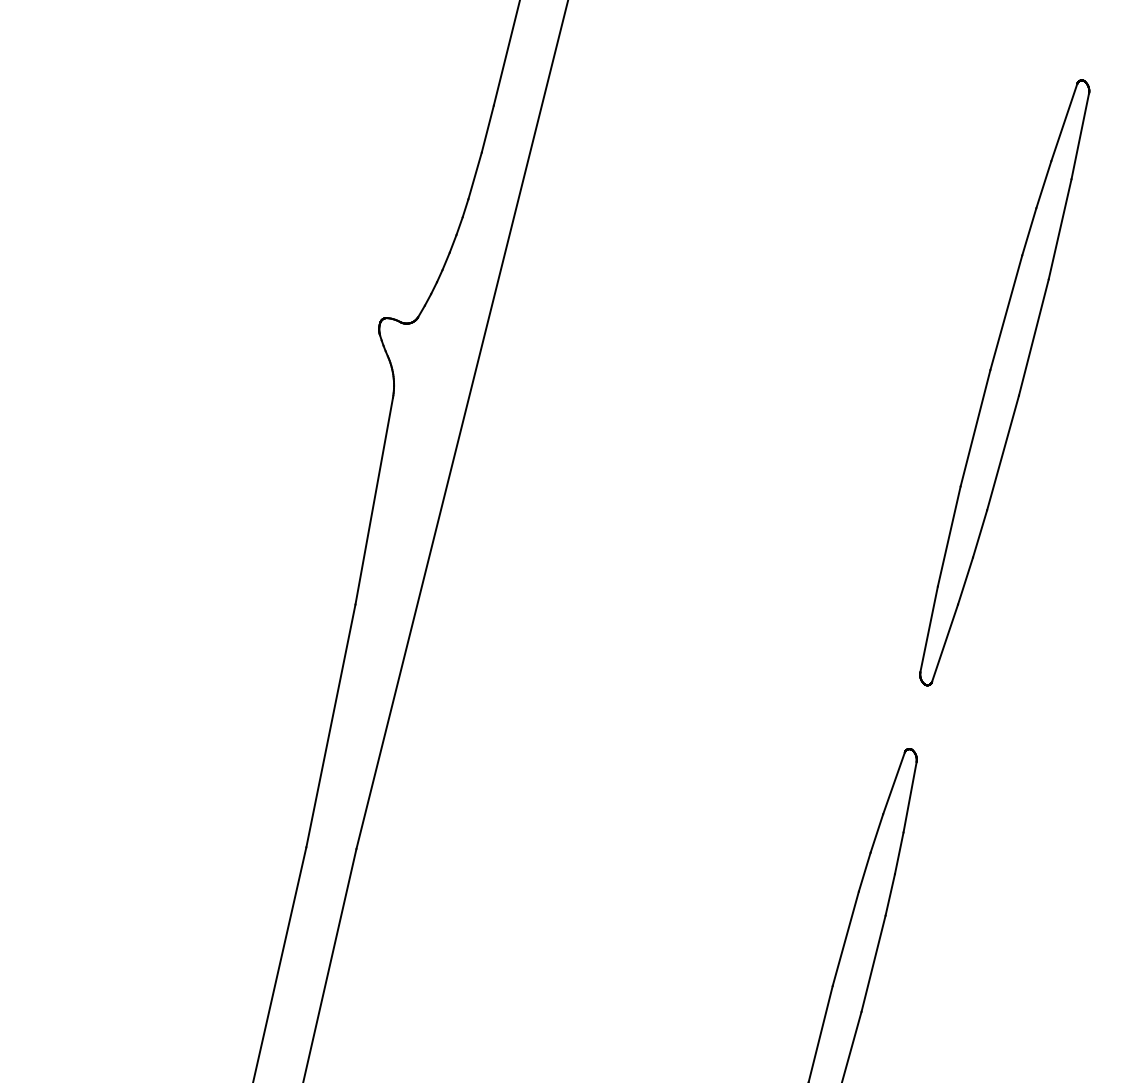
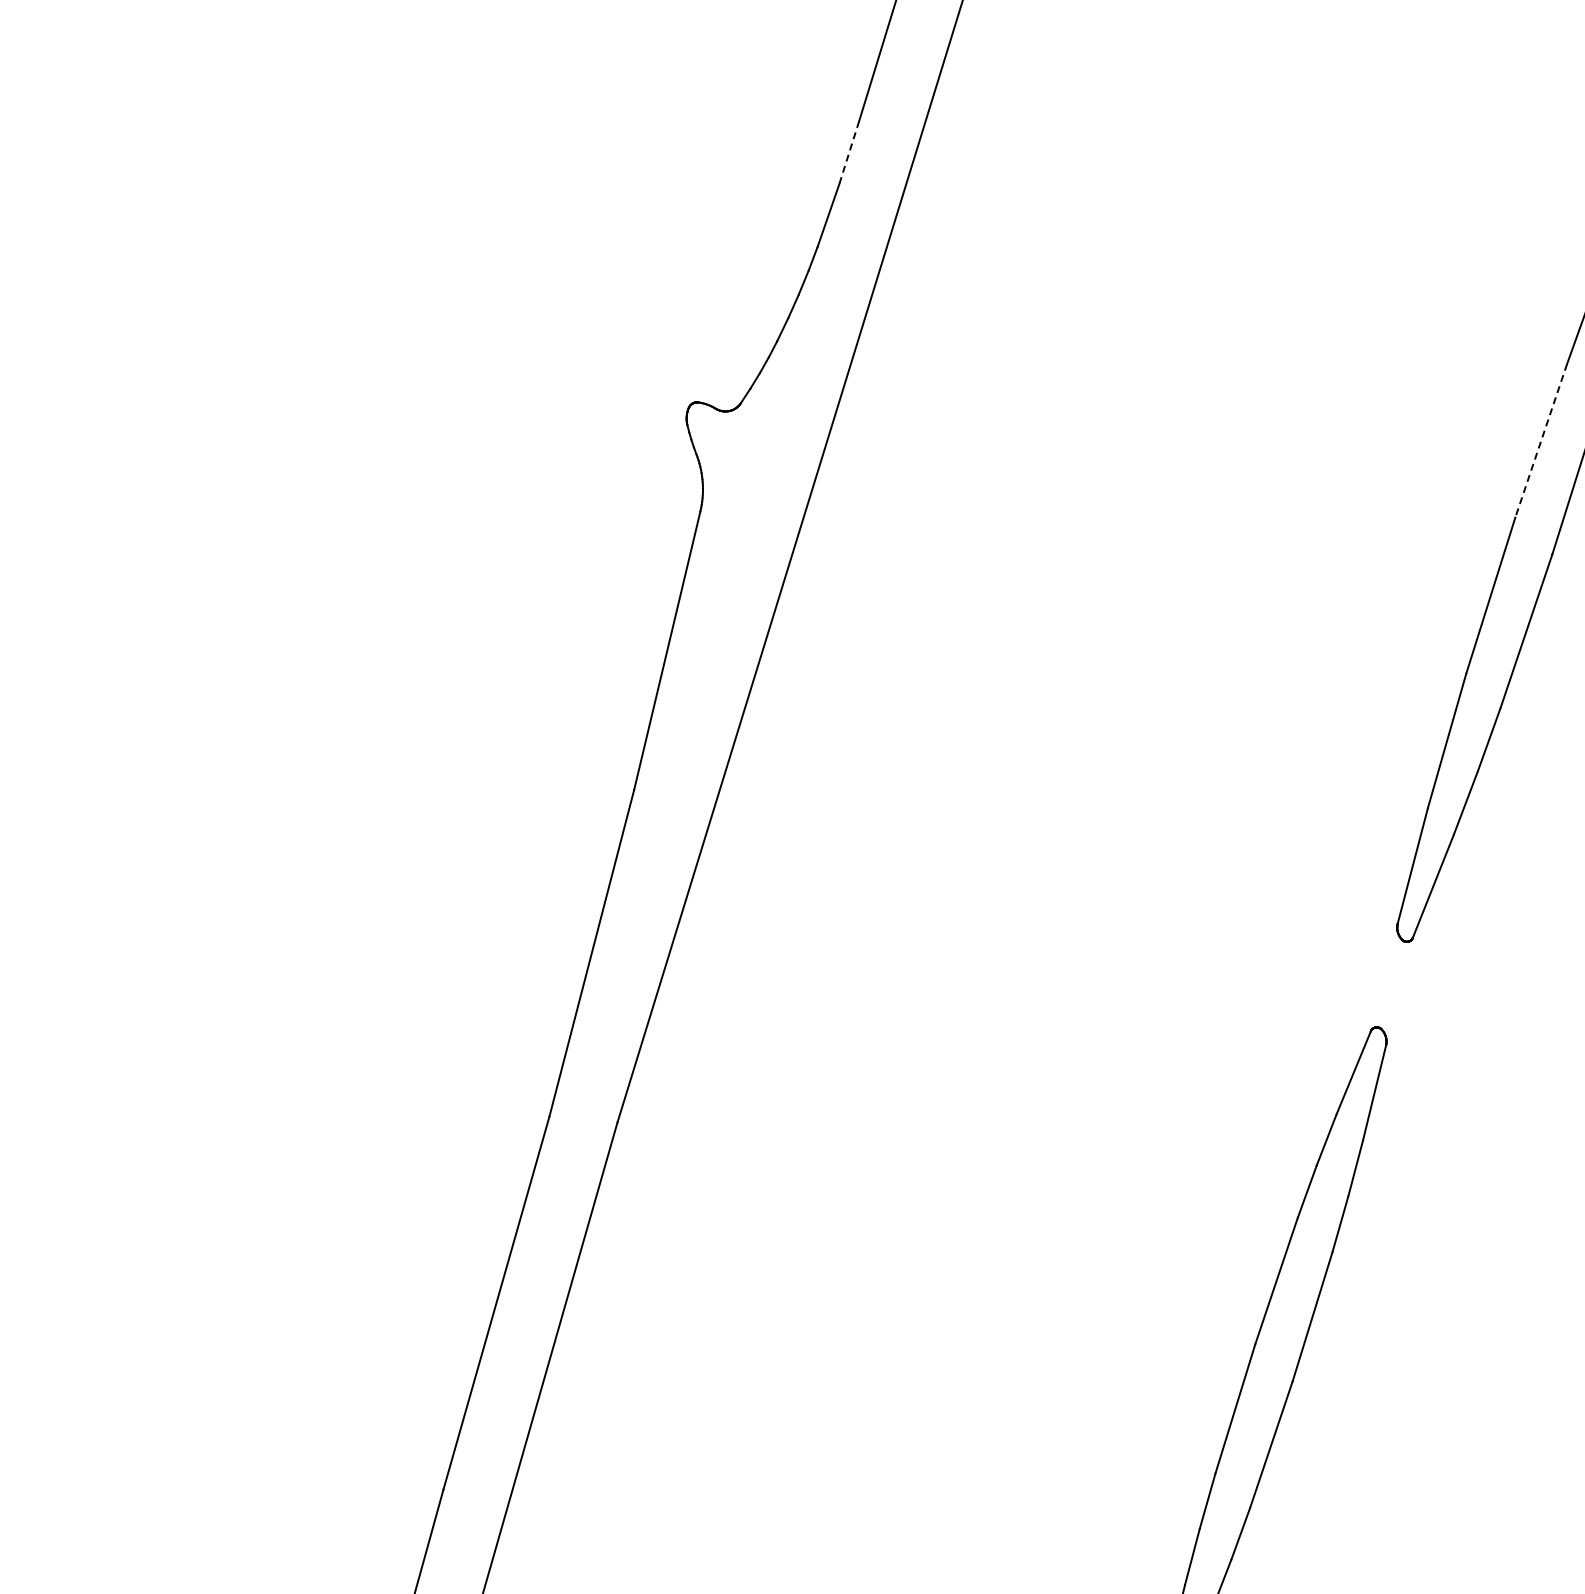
line: (488, 129) -> (849, 153), solid -> dashed
line: (1006, 313) -> (1541, 441), solid -> dashed

